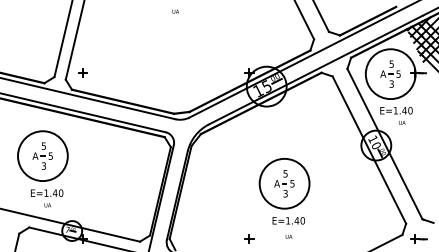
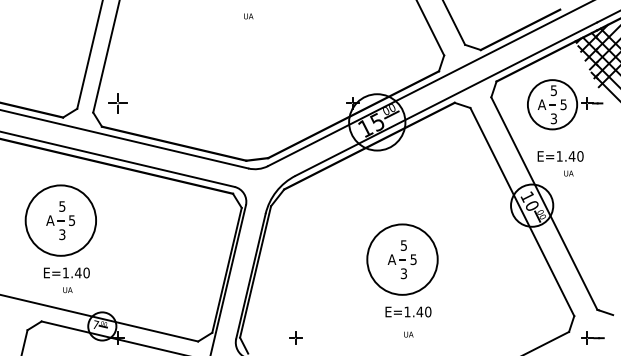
part: (82, 73) -> (117, 103), size x1.6
circle: (390, 73) -> (552, 104), size x0.7
part: (249, 238) -> (295, 337), moved

